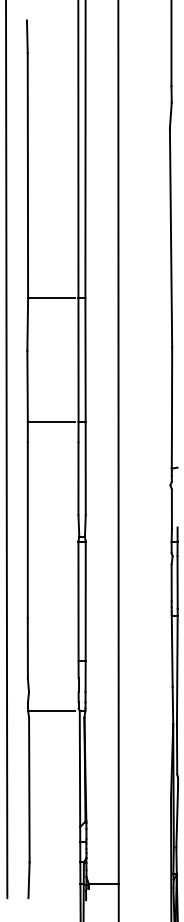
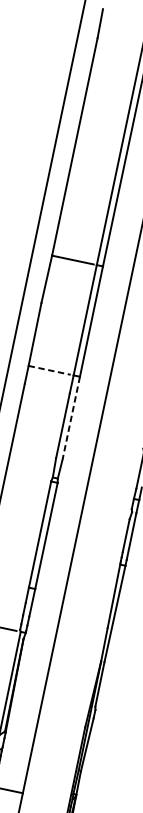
line: (51, 422) -> (49, 370), solid -> dashed
line: (85, 468) -> (71, 417), solid -> dashed

